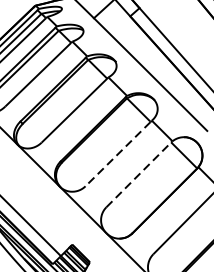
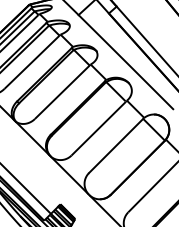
line: (117, 155) -> (98, 129), dashed -> solid
line: (139, 174) -> (116, 145), dashed -> solid

